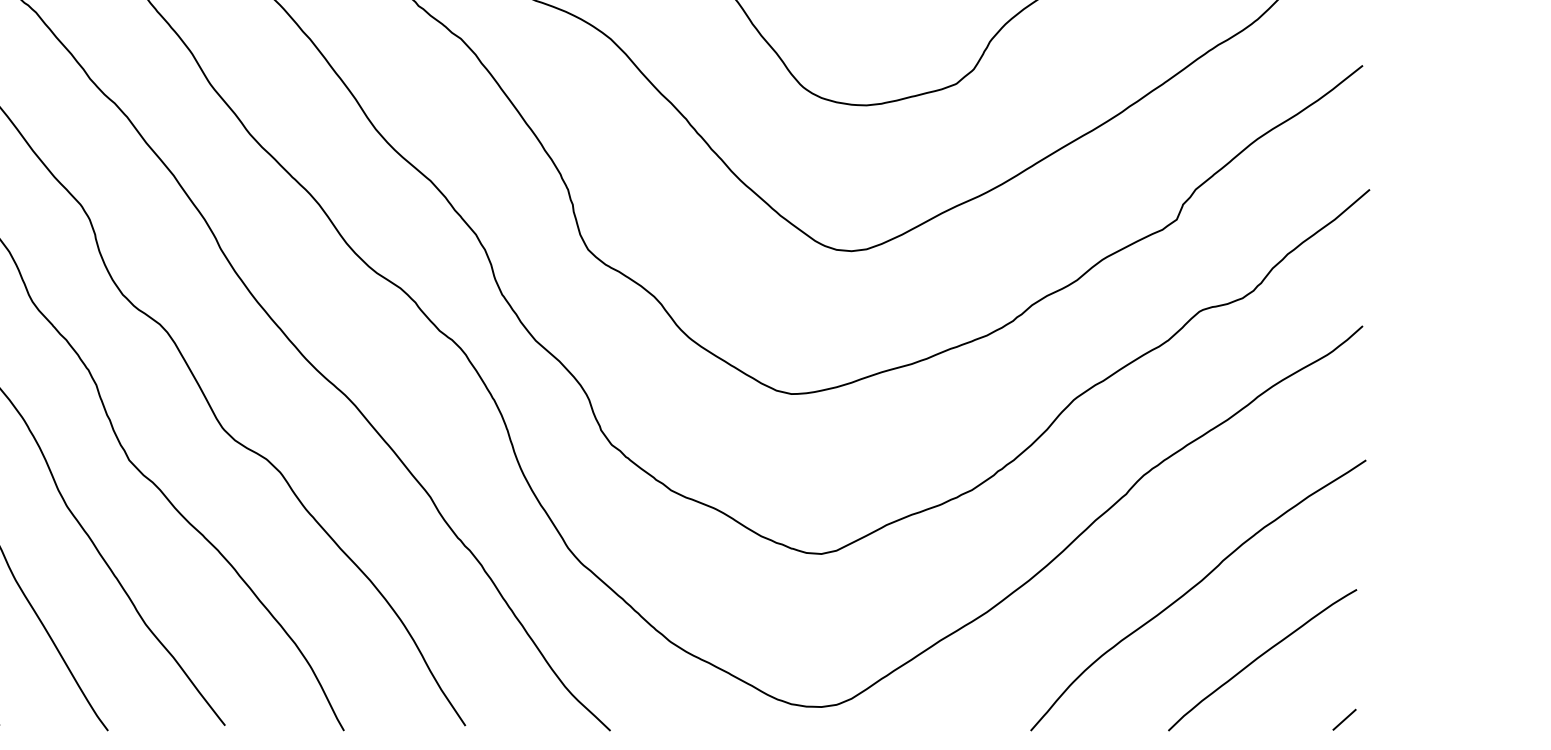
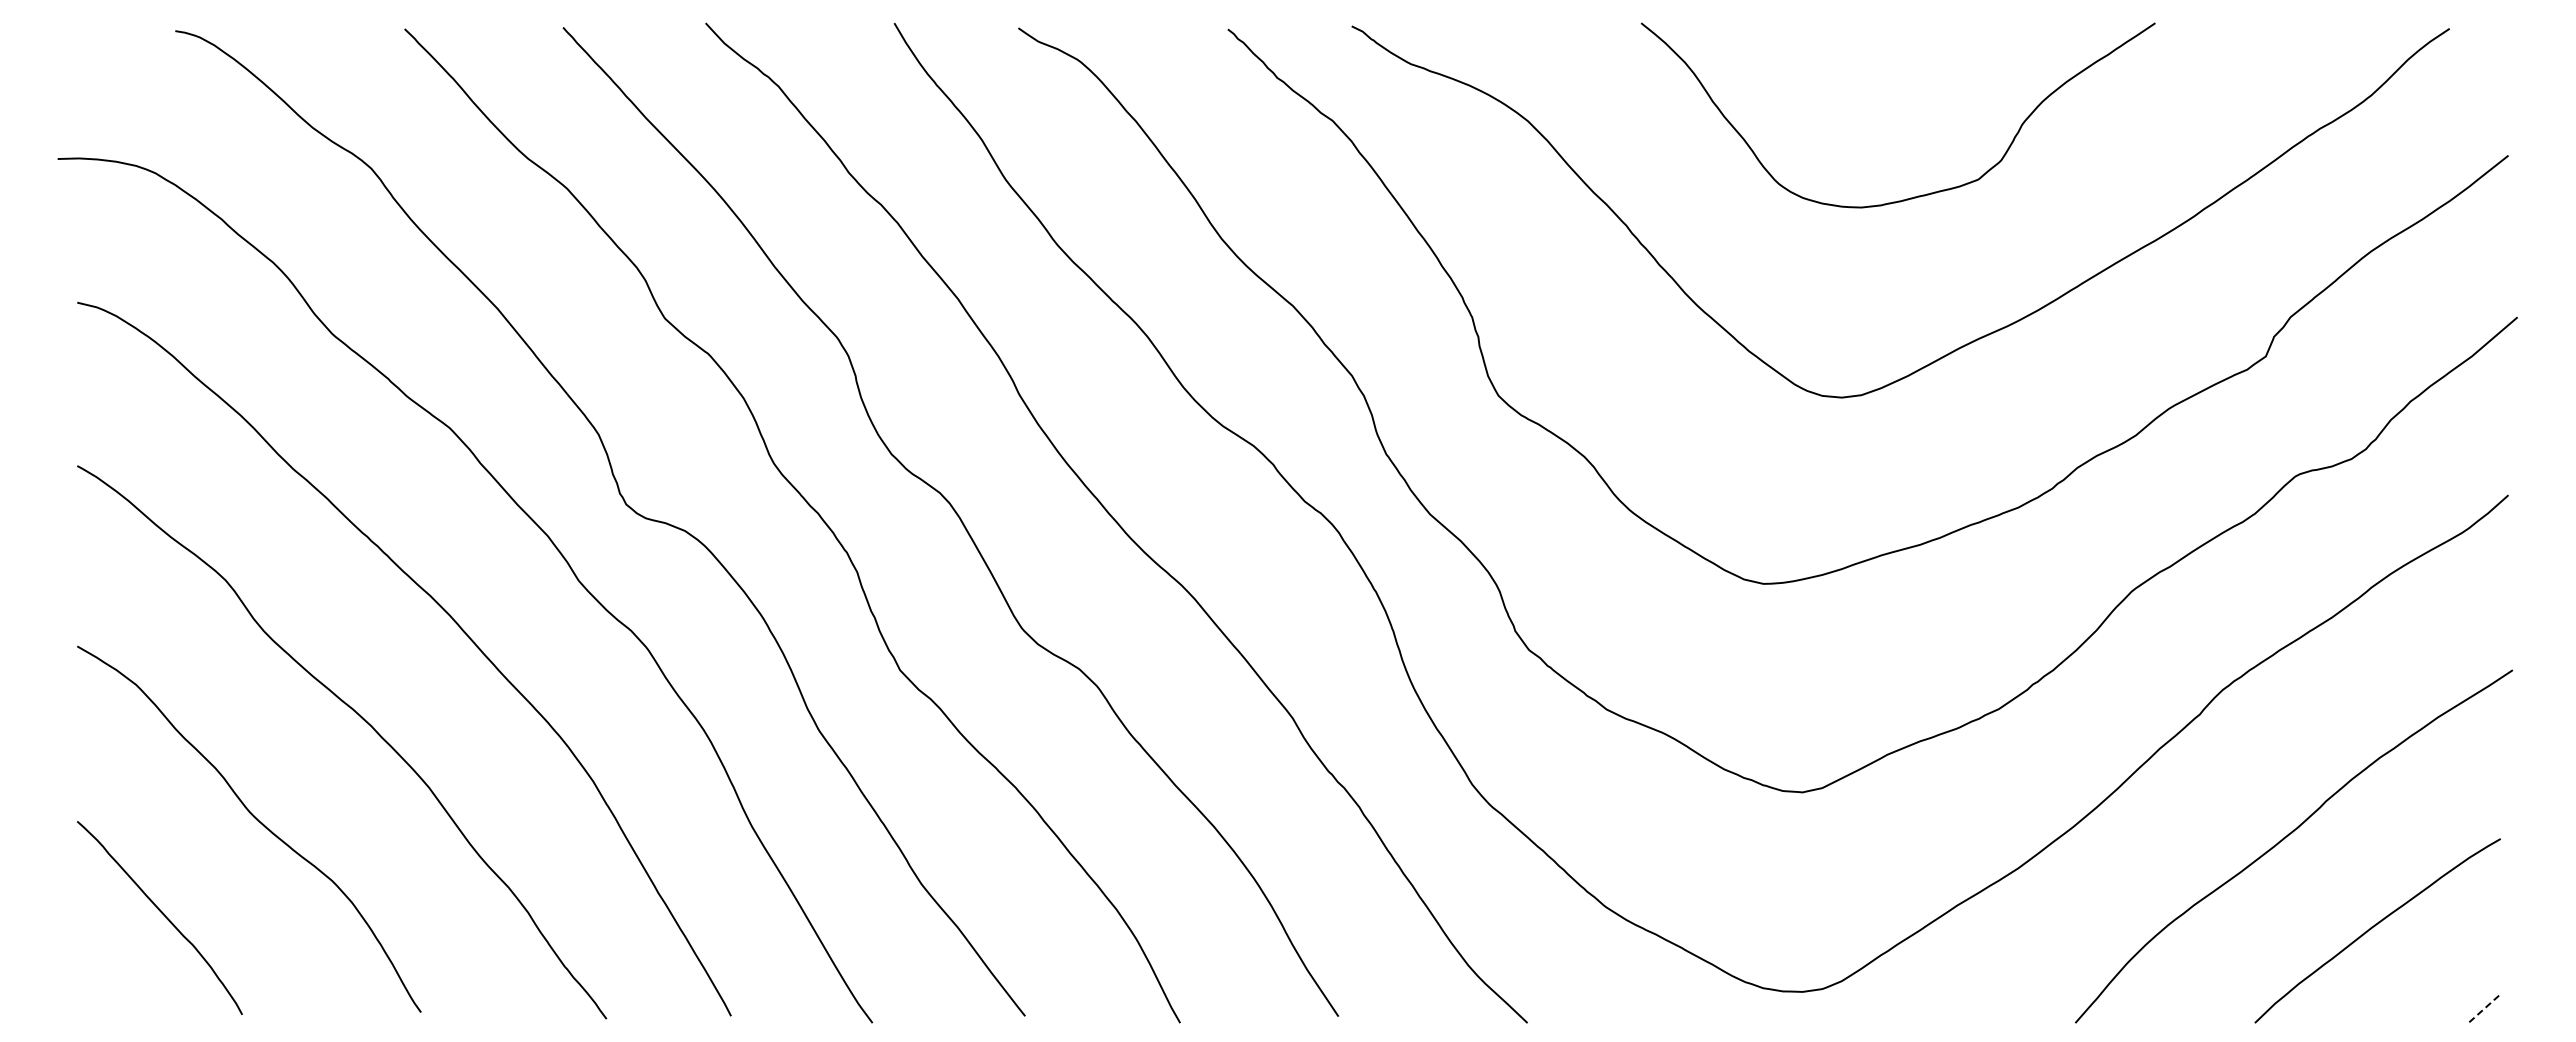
line: (1344, 719) -> (2484, 1008), solid -> dashed

